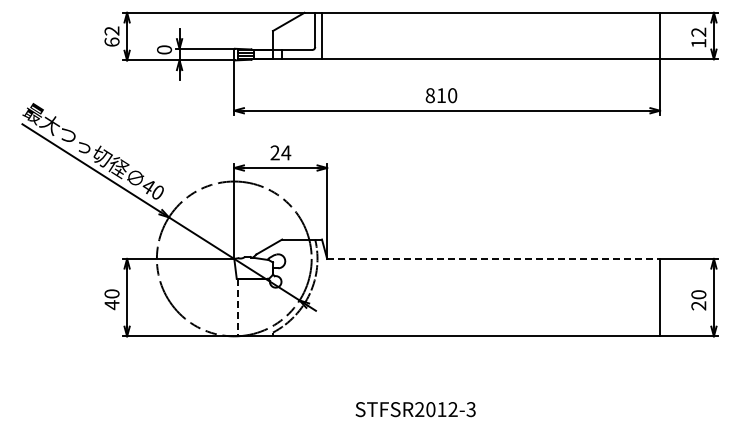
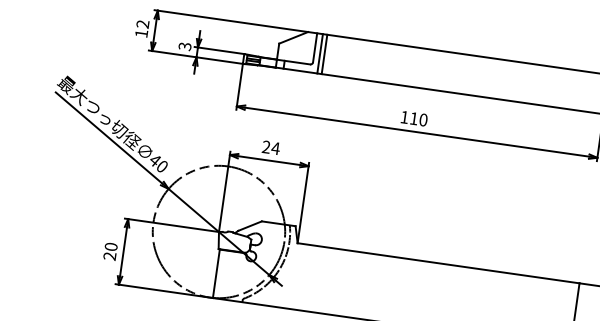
line: (327, 35) -> (324, 54), added
text: (111, 41) -> (141, 33), 62 -> 12
text: (164, 49) -> (185, 46), 0 -> 3
text: (429, 95) -> (403, 117), 810 -> 110
line: (494, 258) -> (439, 263), dashed -> solid
text: (111, 305) -> (109, 256), 40 -> 20
line: (238, 307) -> (216, 273), dashed -> solid

